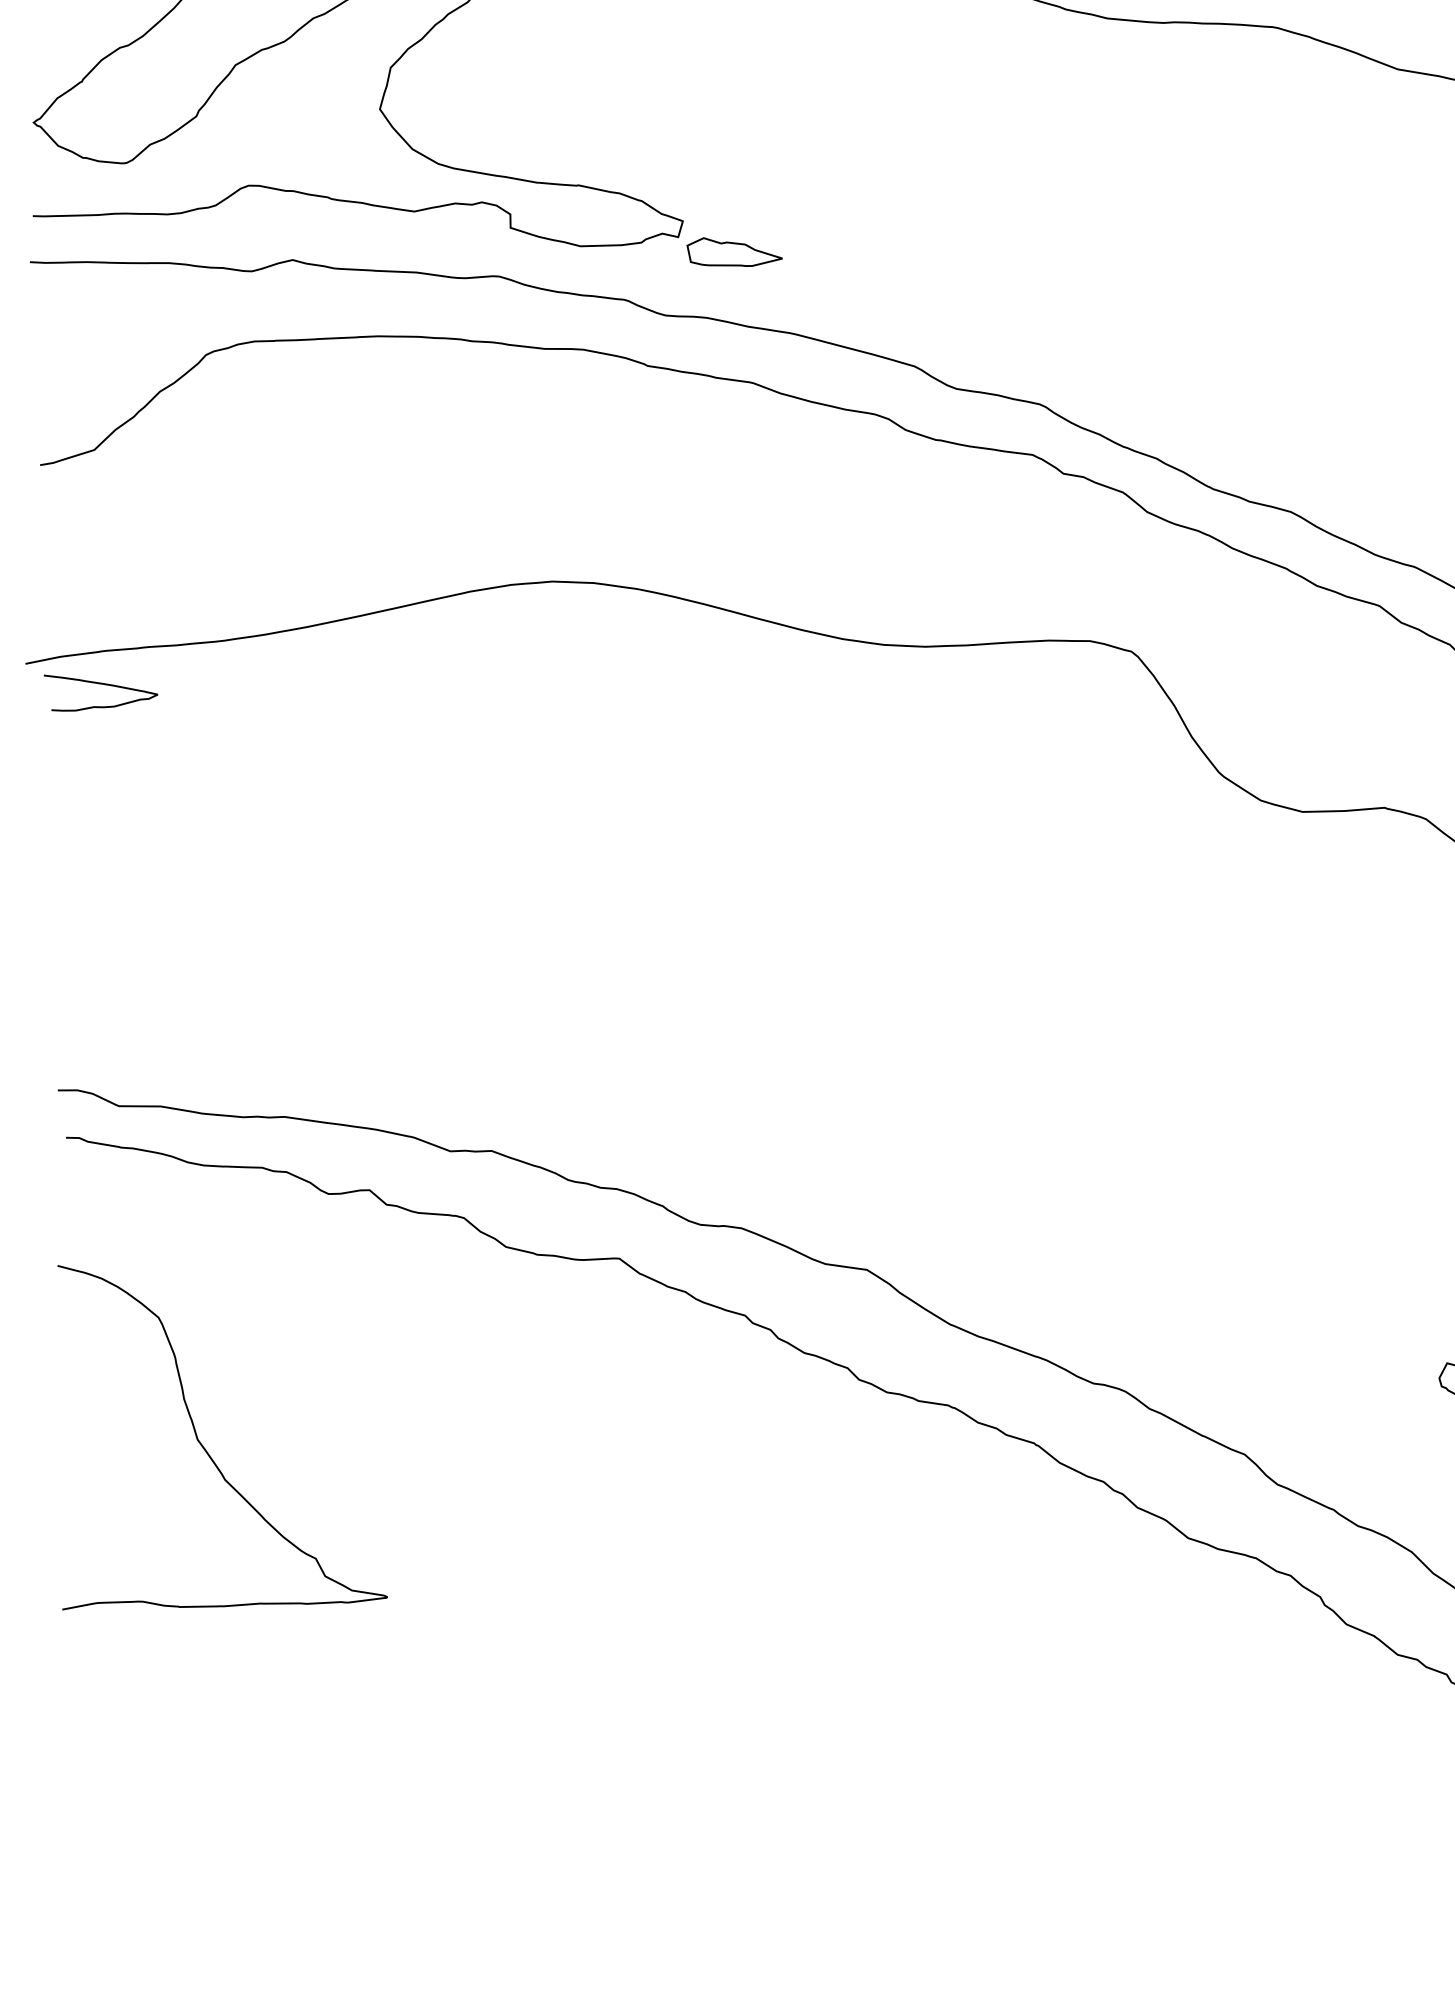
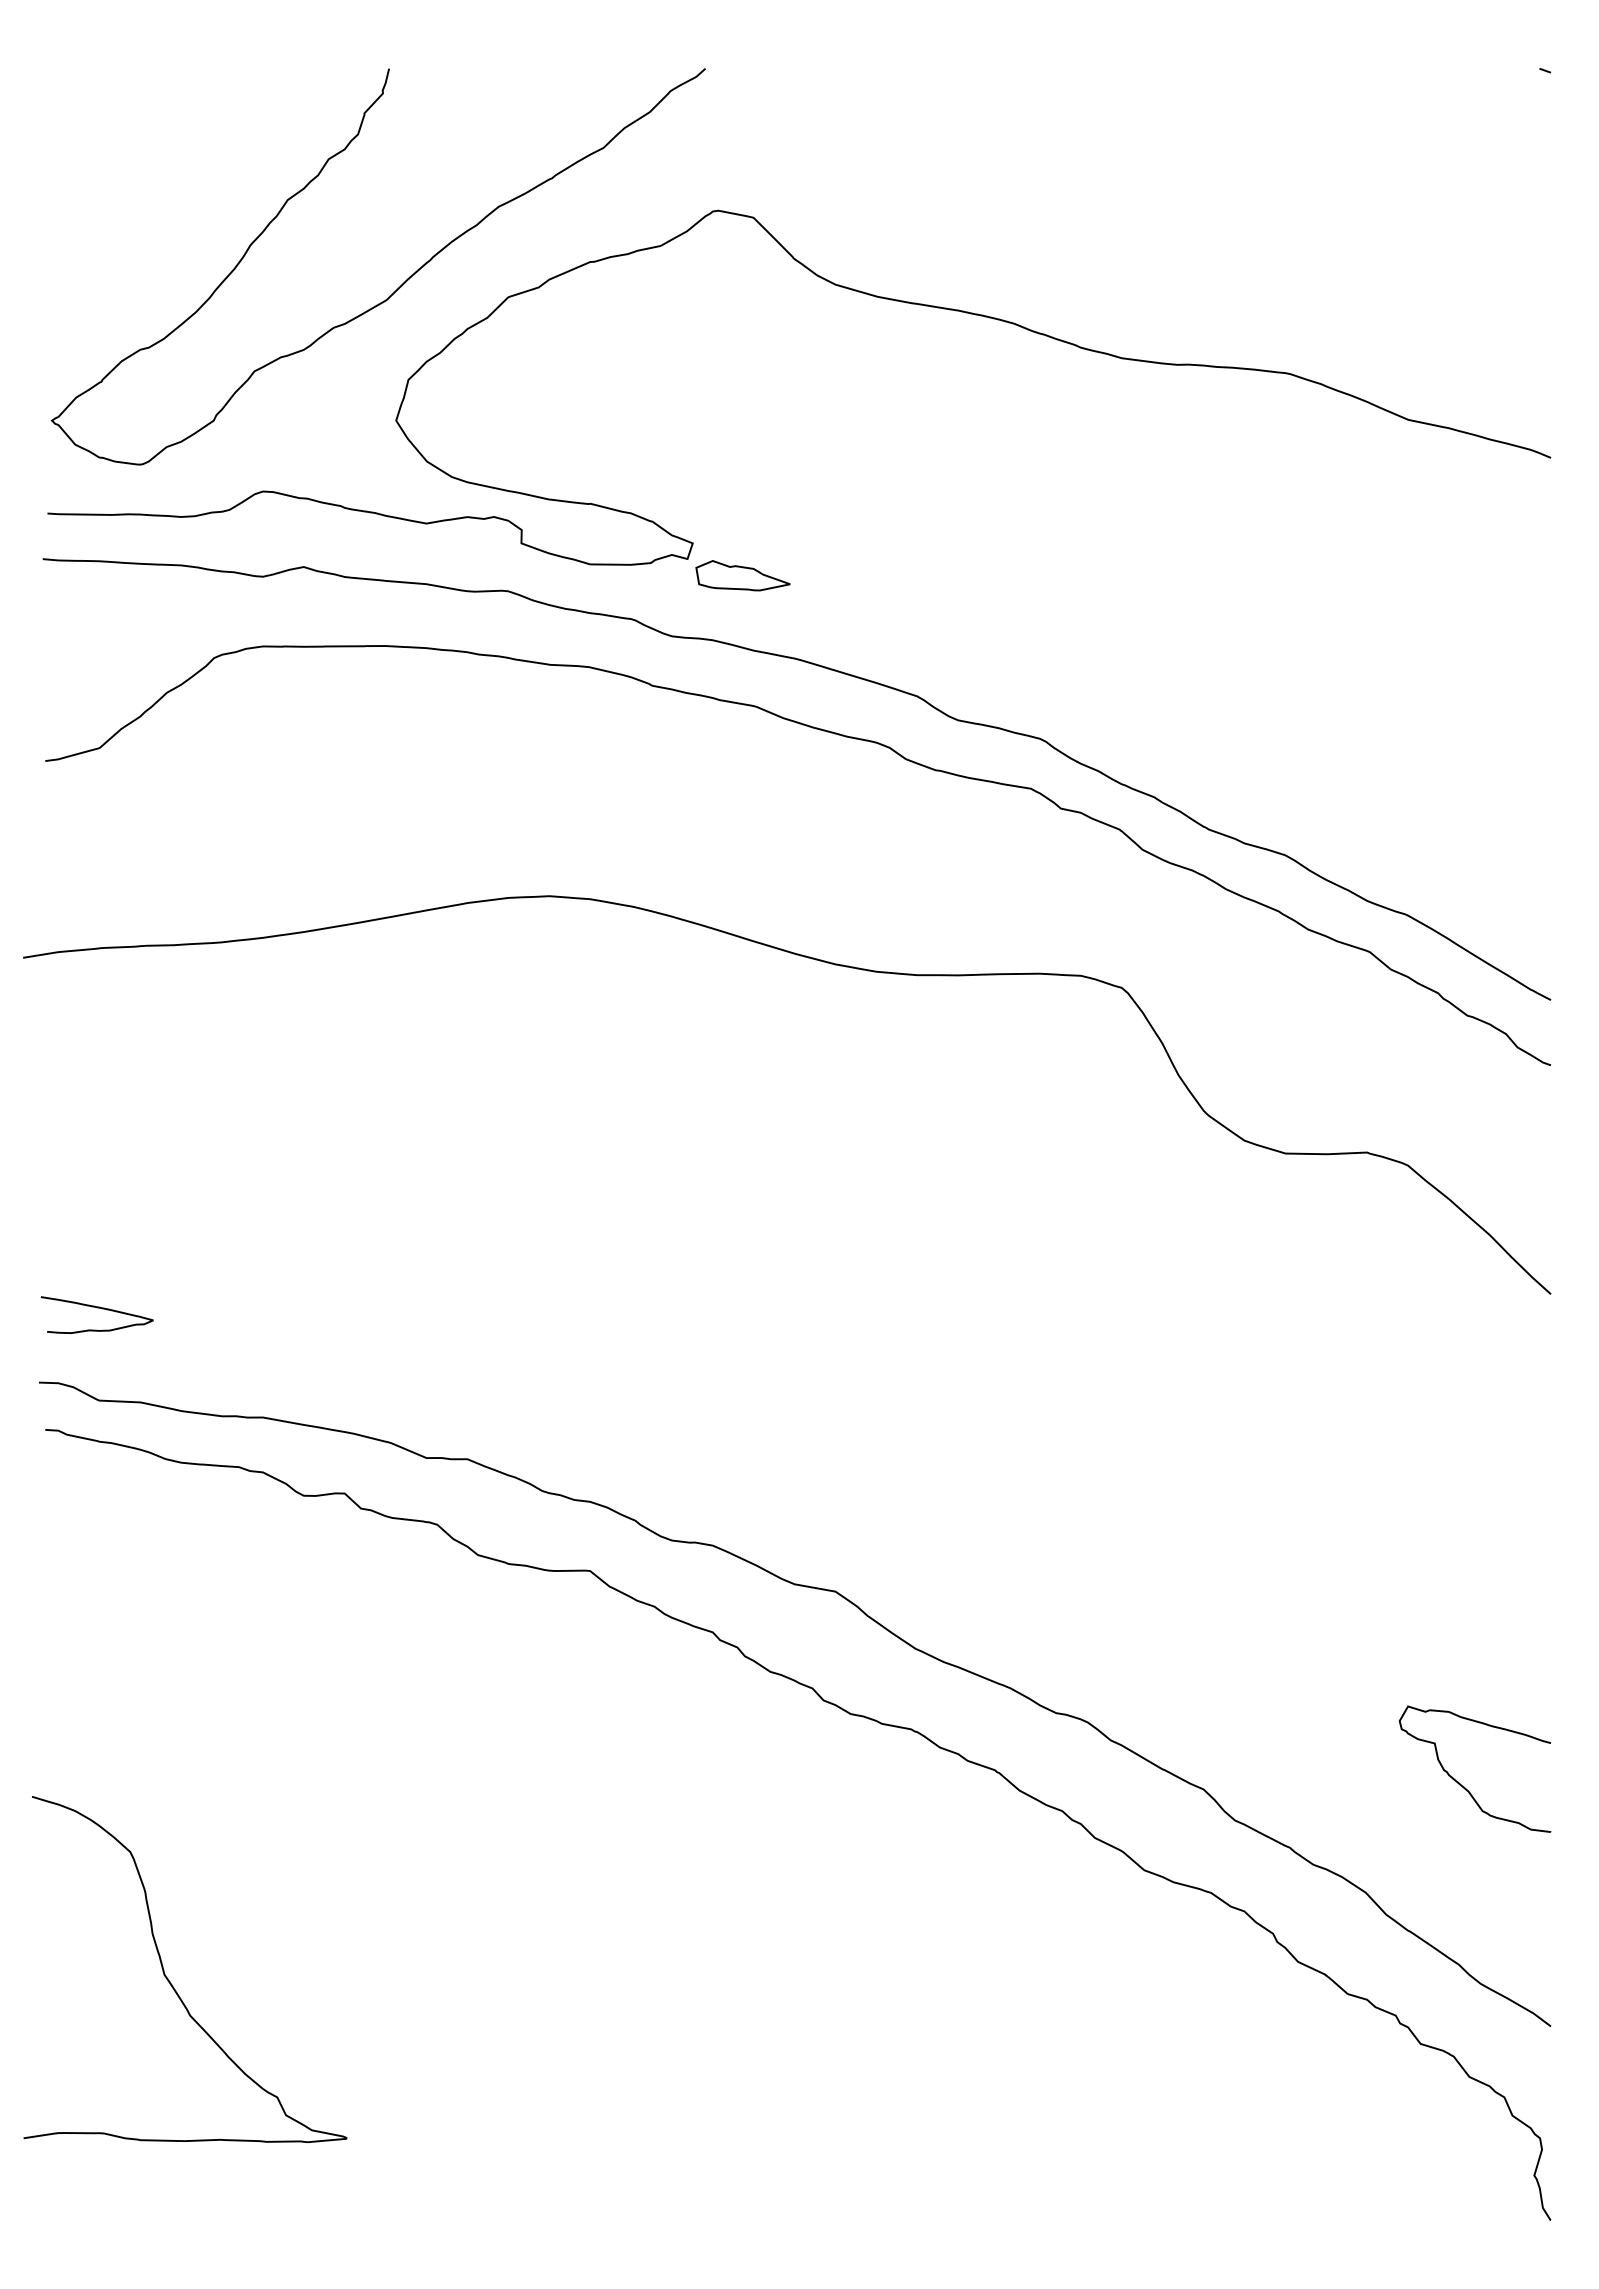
curve: (101, 684) -> (97, 1308), moved
curve: (203, 1446) -> (170, 1981), moved

